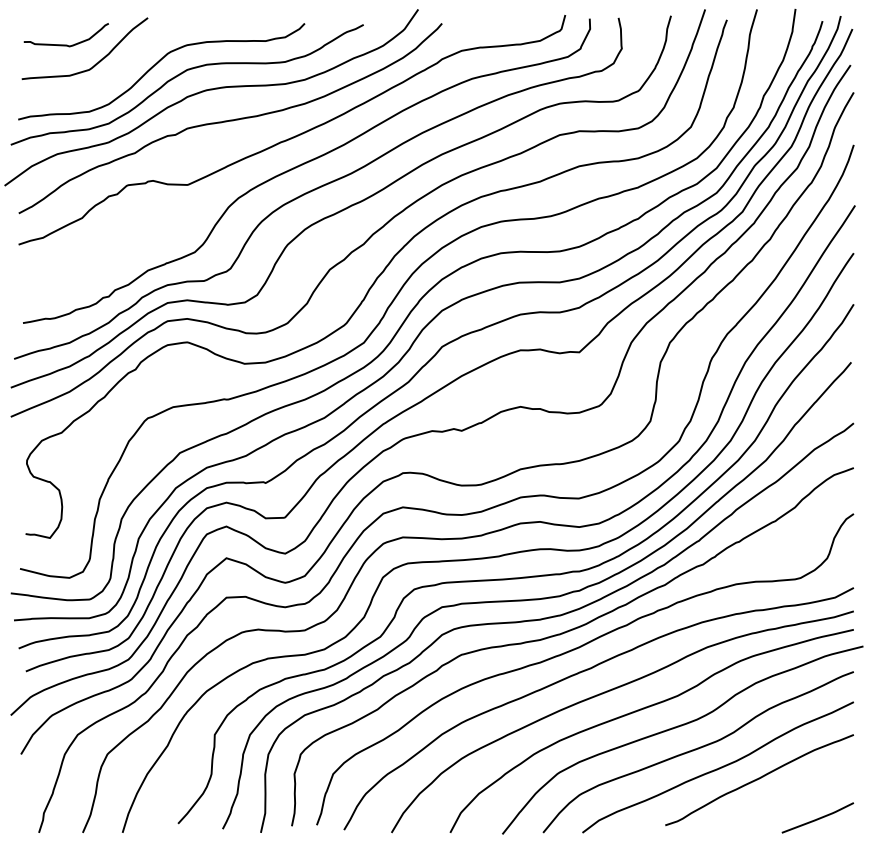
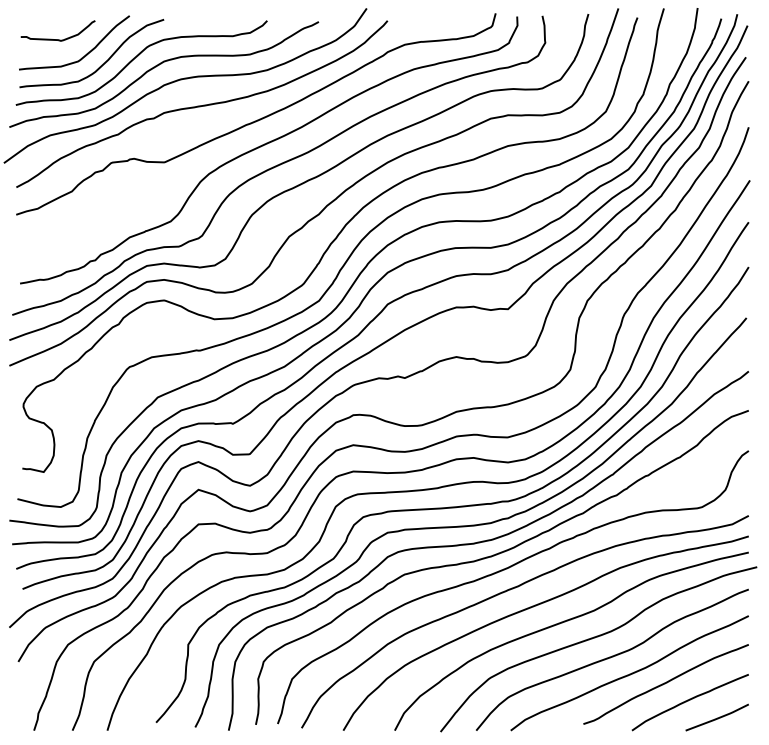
curve: (117, 72) -> (102, 63), added
curve: (786, 798) -> (689, 700), added

